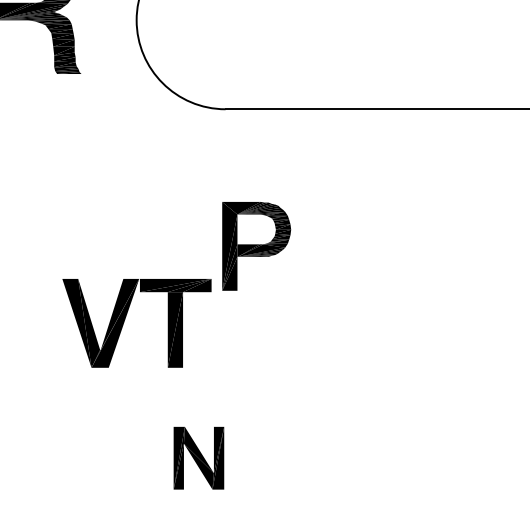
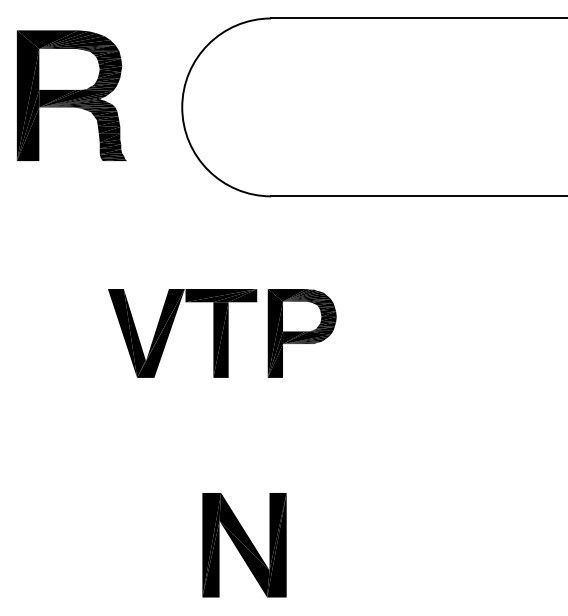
part: (125, 318) -> (171, 328), moved
part: (198, 458) -> (244, 545), size x1.67

